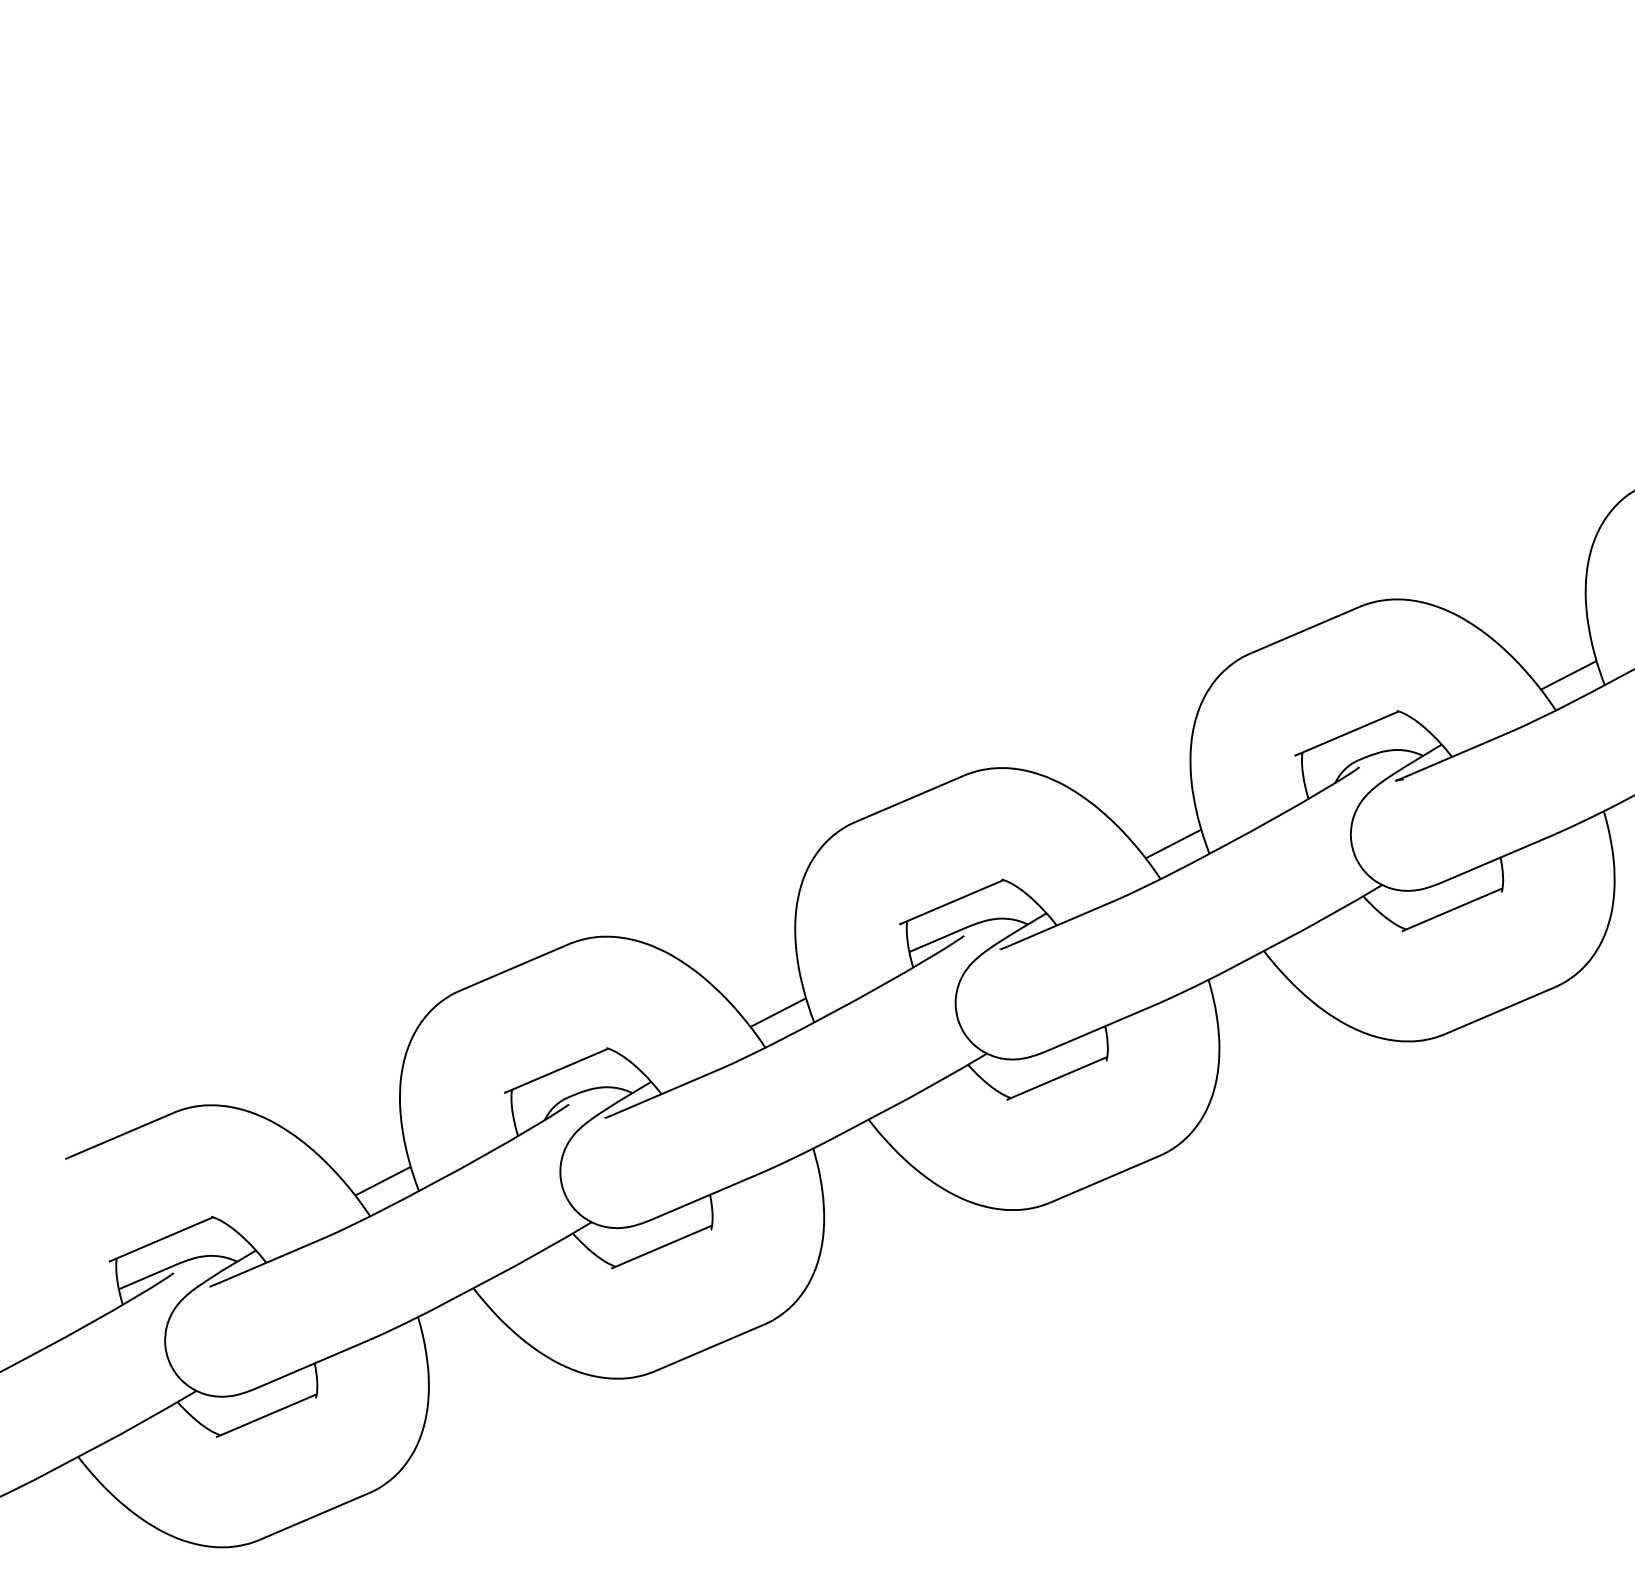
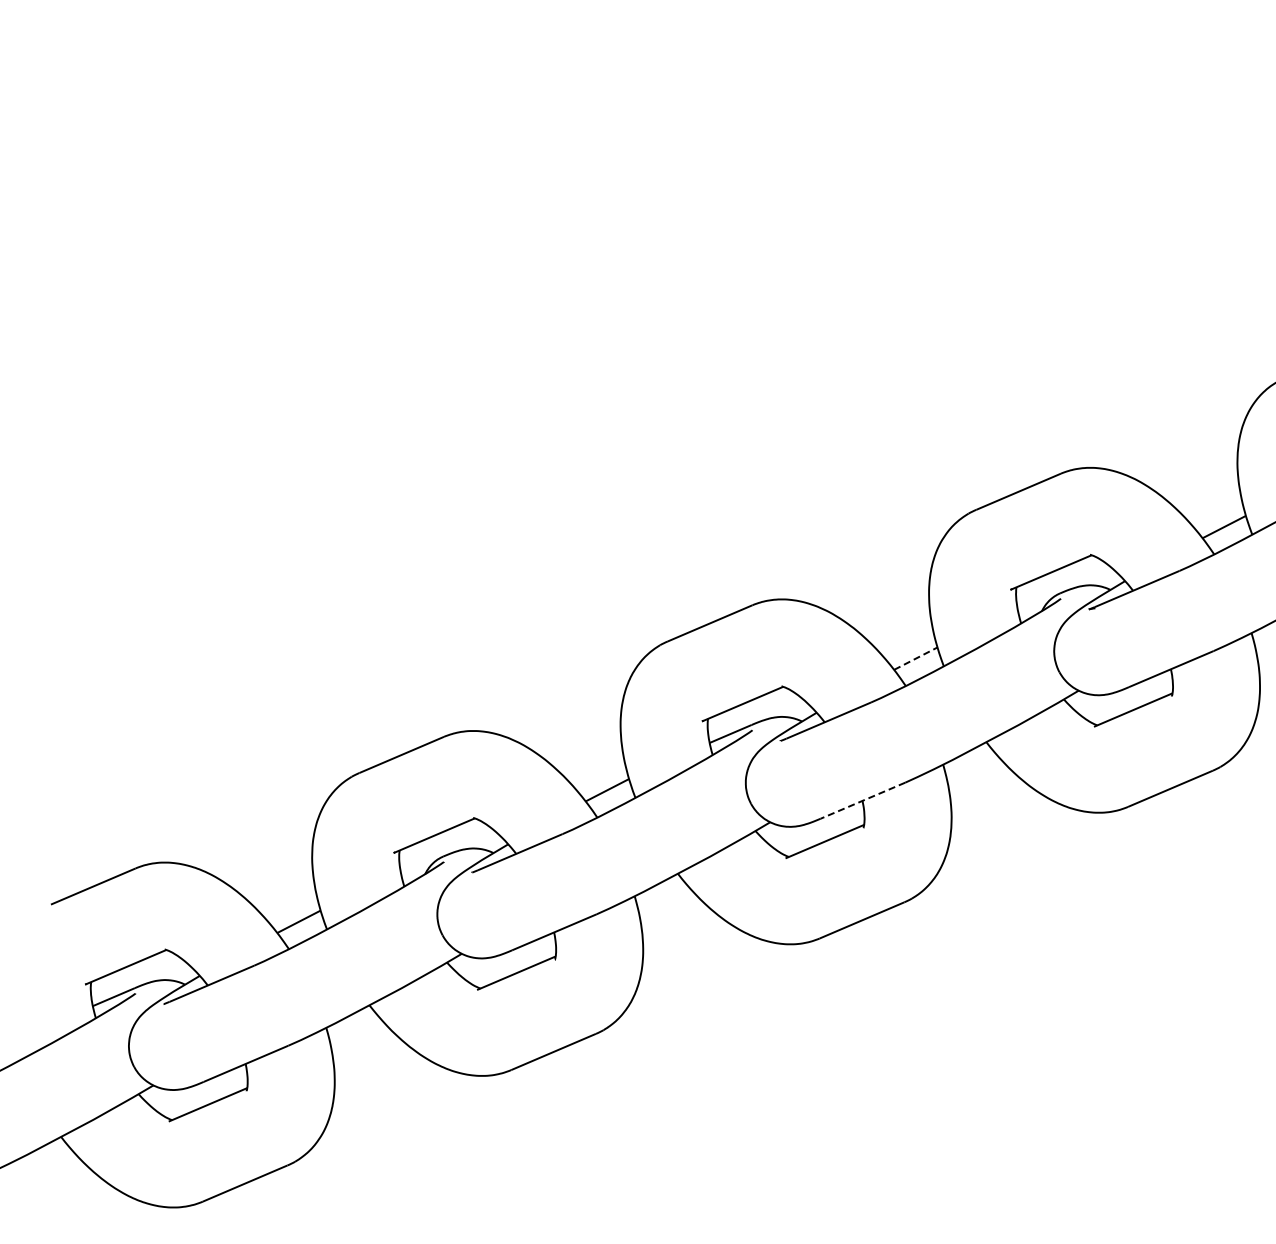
line: (1174, 843) -> (916, 658), solid -> dashed
line: (1105, 1025) -> (862, 800), solid -> dashed

